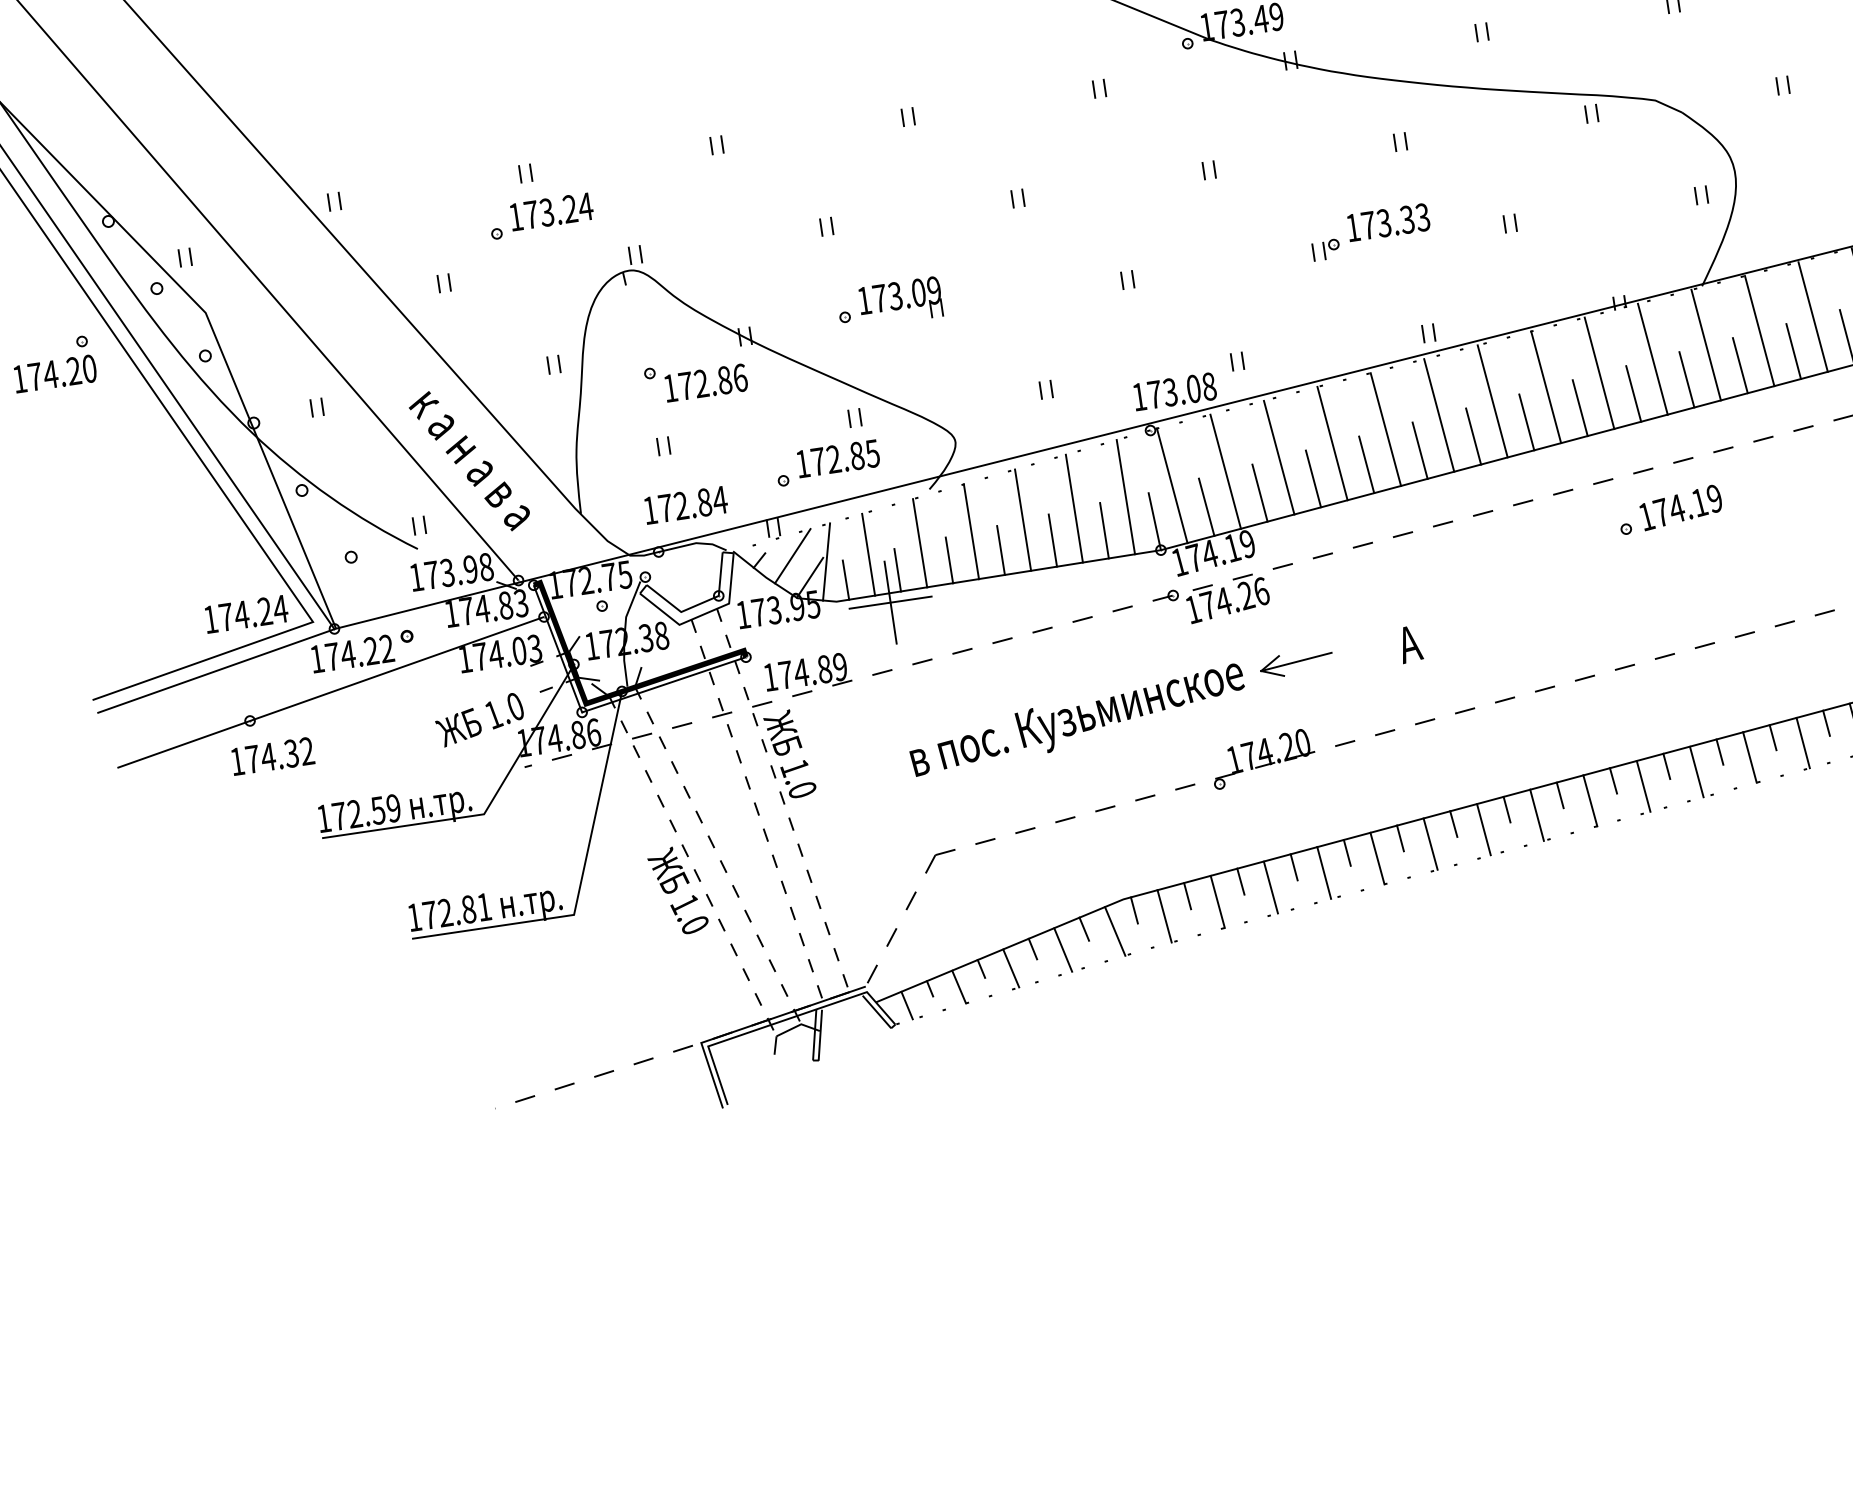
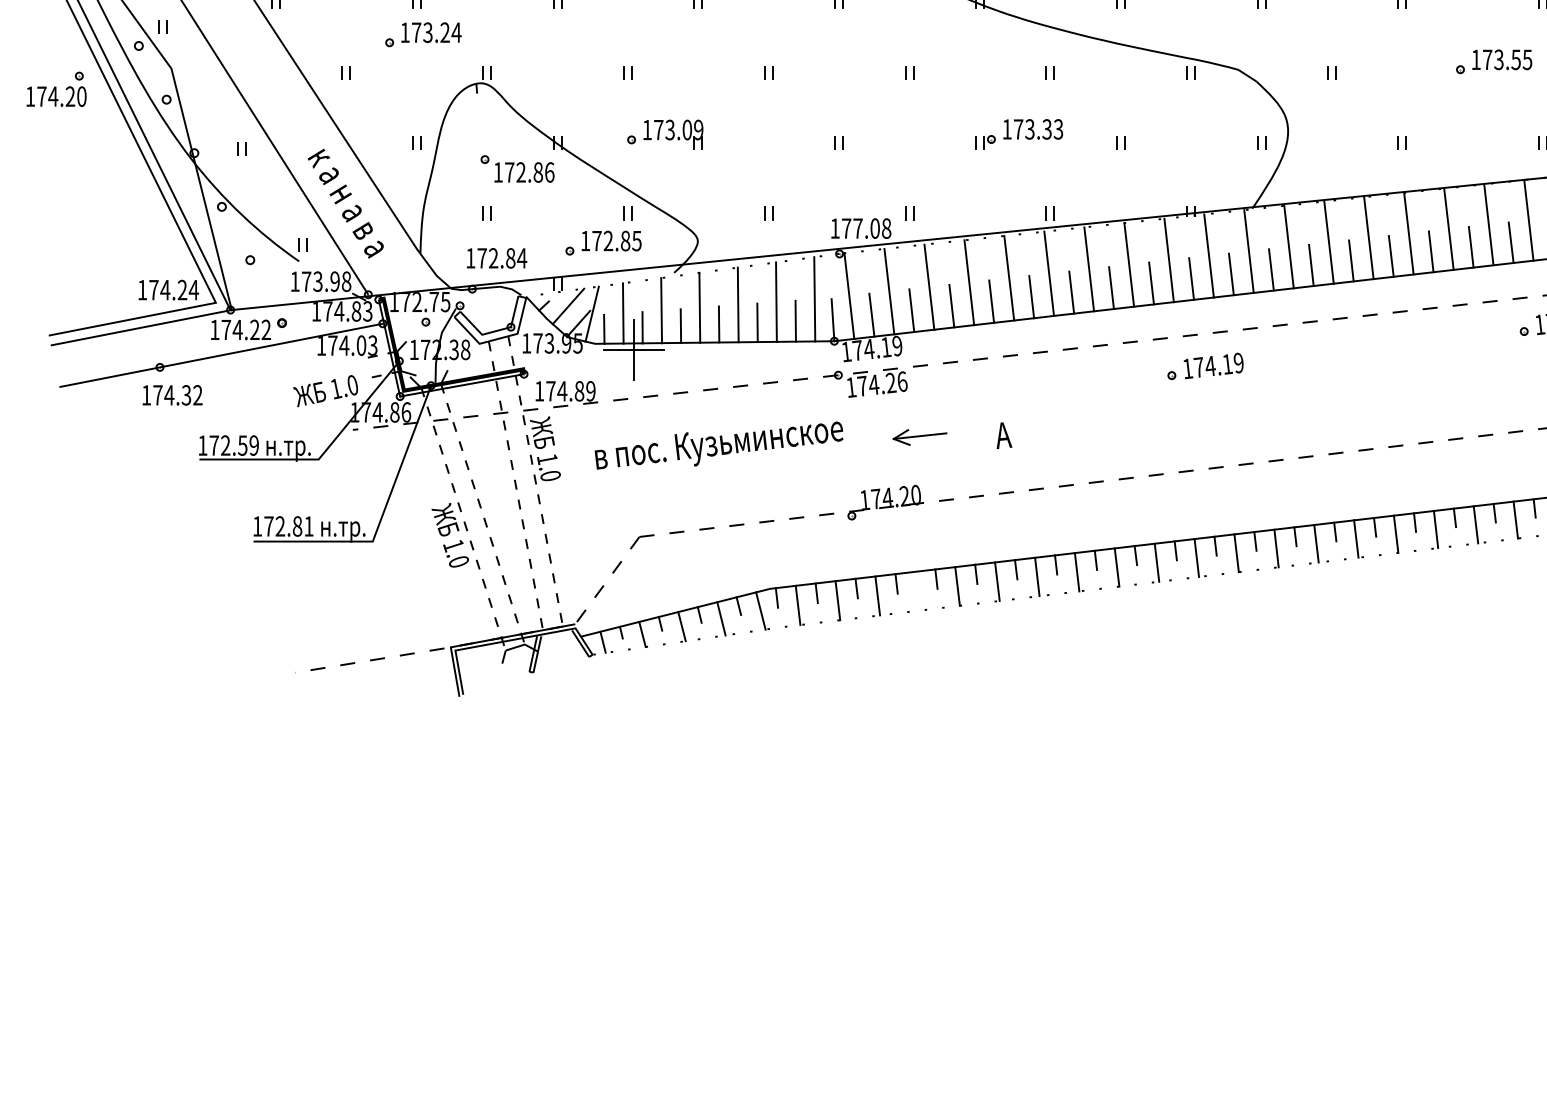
text: (1169, 392) -> (857, 228), 173.08 -> 177.08
text: (1076, 719) -> (718, 445), moved
line: (1323, 872) -> (917, 590), removed

